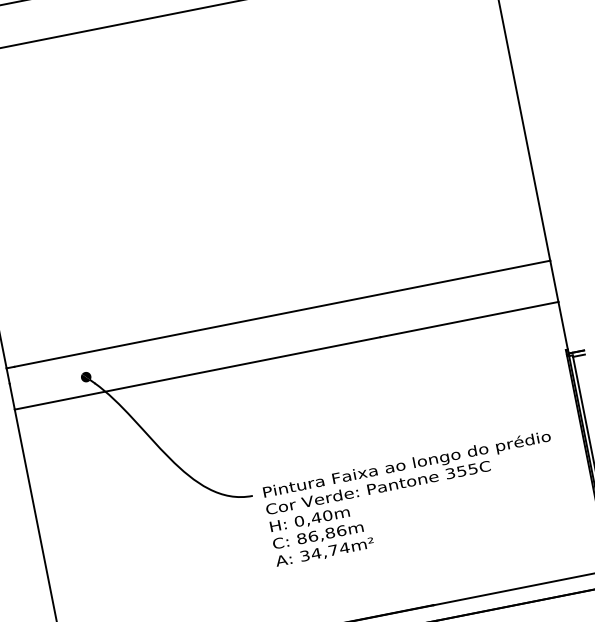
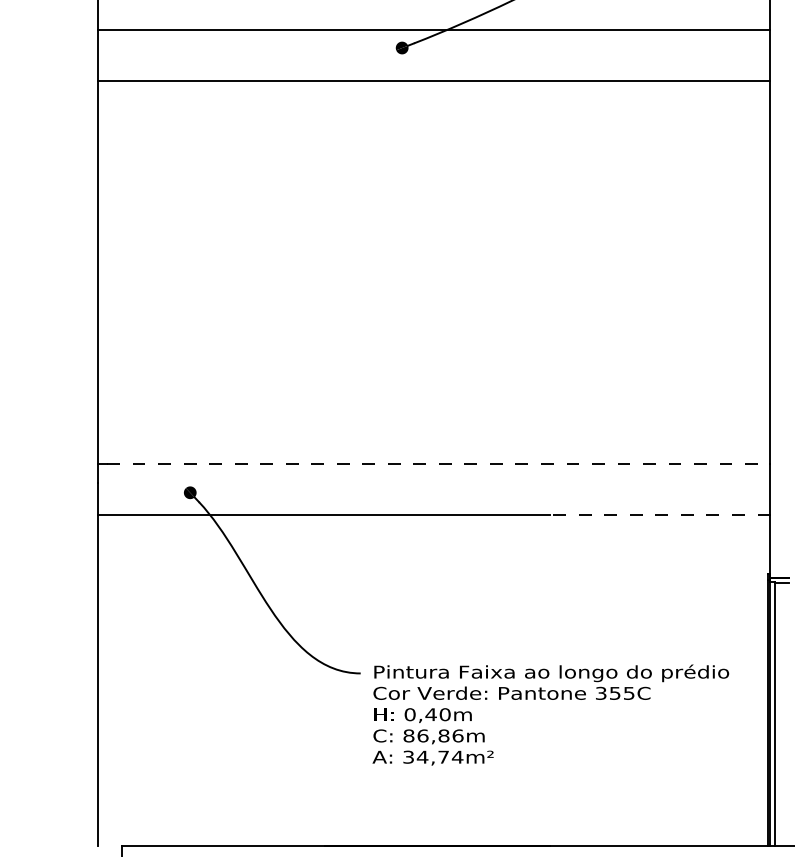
line: (282, 313) -> (438, 463), solid -> dashed
line: (468, 319) -> (659, 514), solid -> dashed

